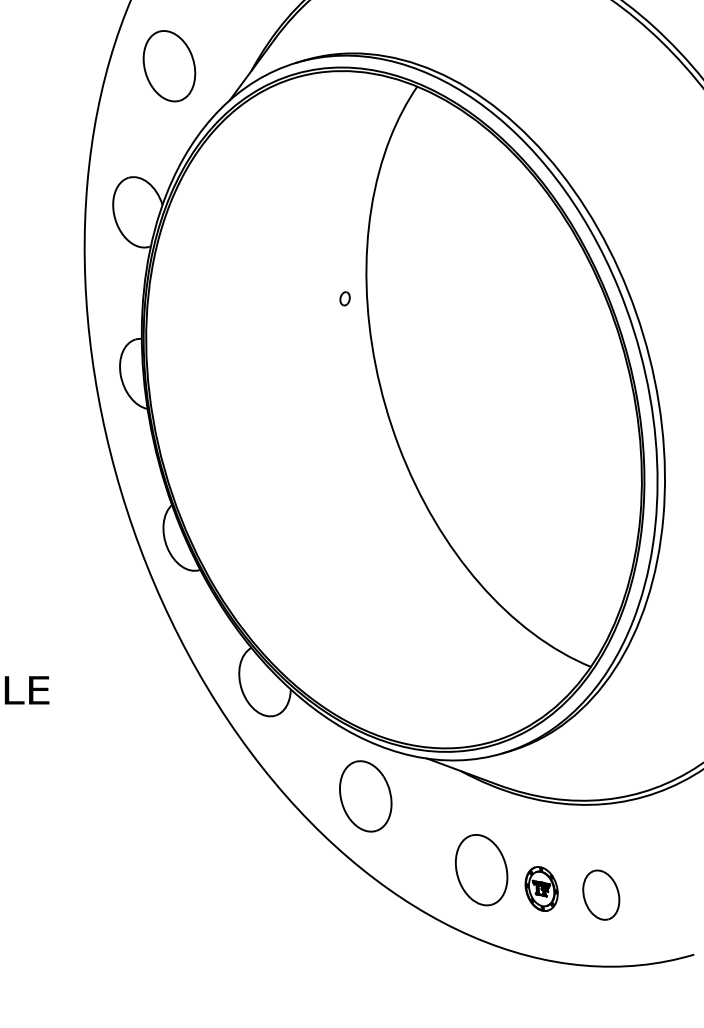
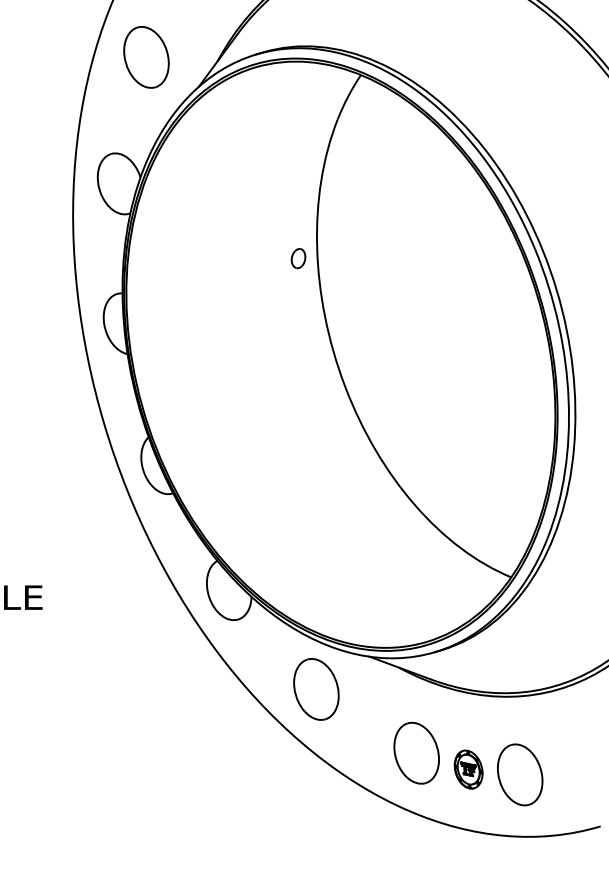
part: (345, 298) -> (298, 258), size x1.67
part: (601, 894) -> (520, 774), size x1.43

